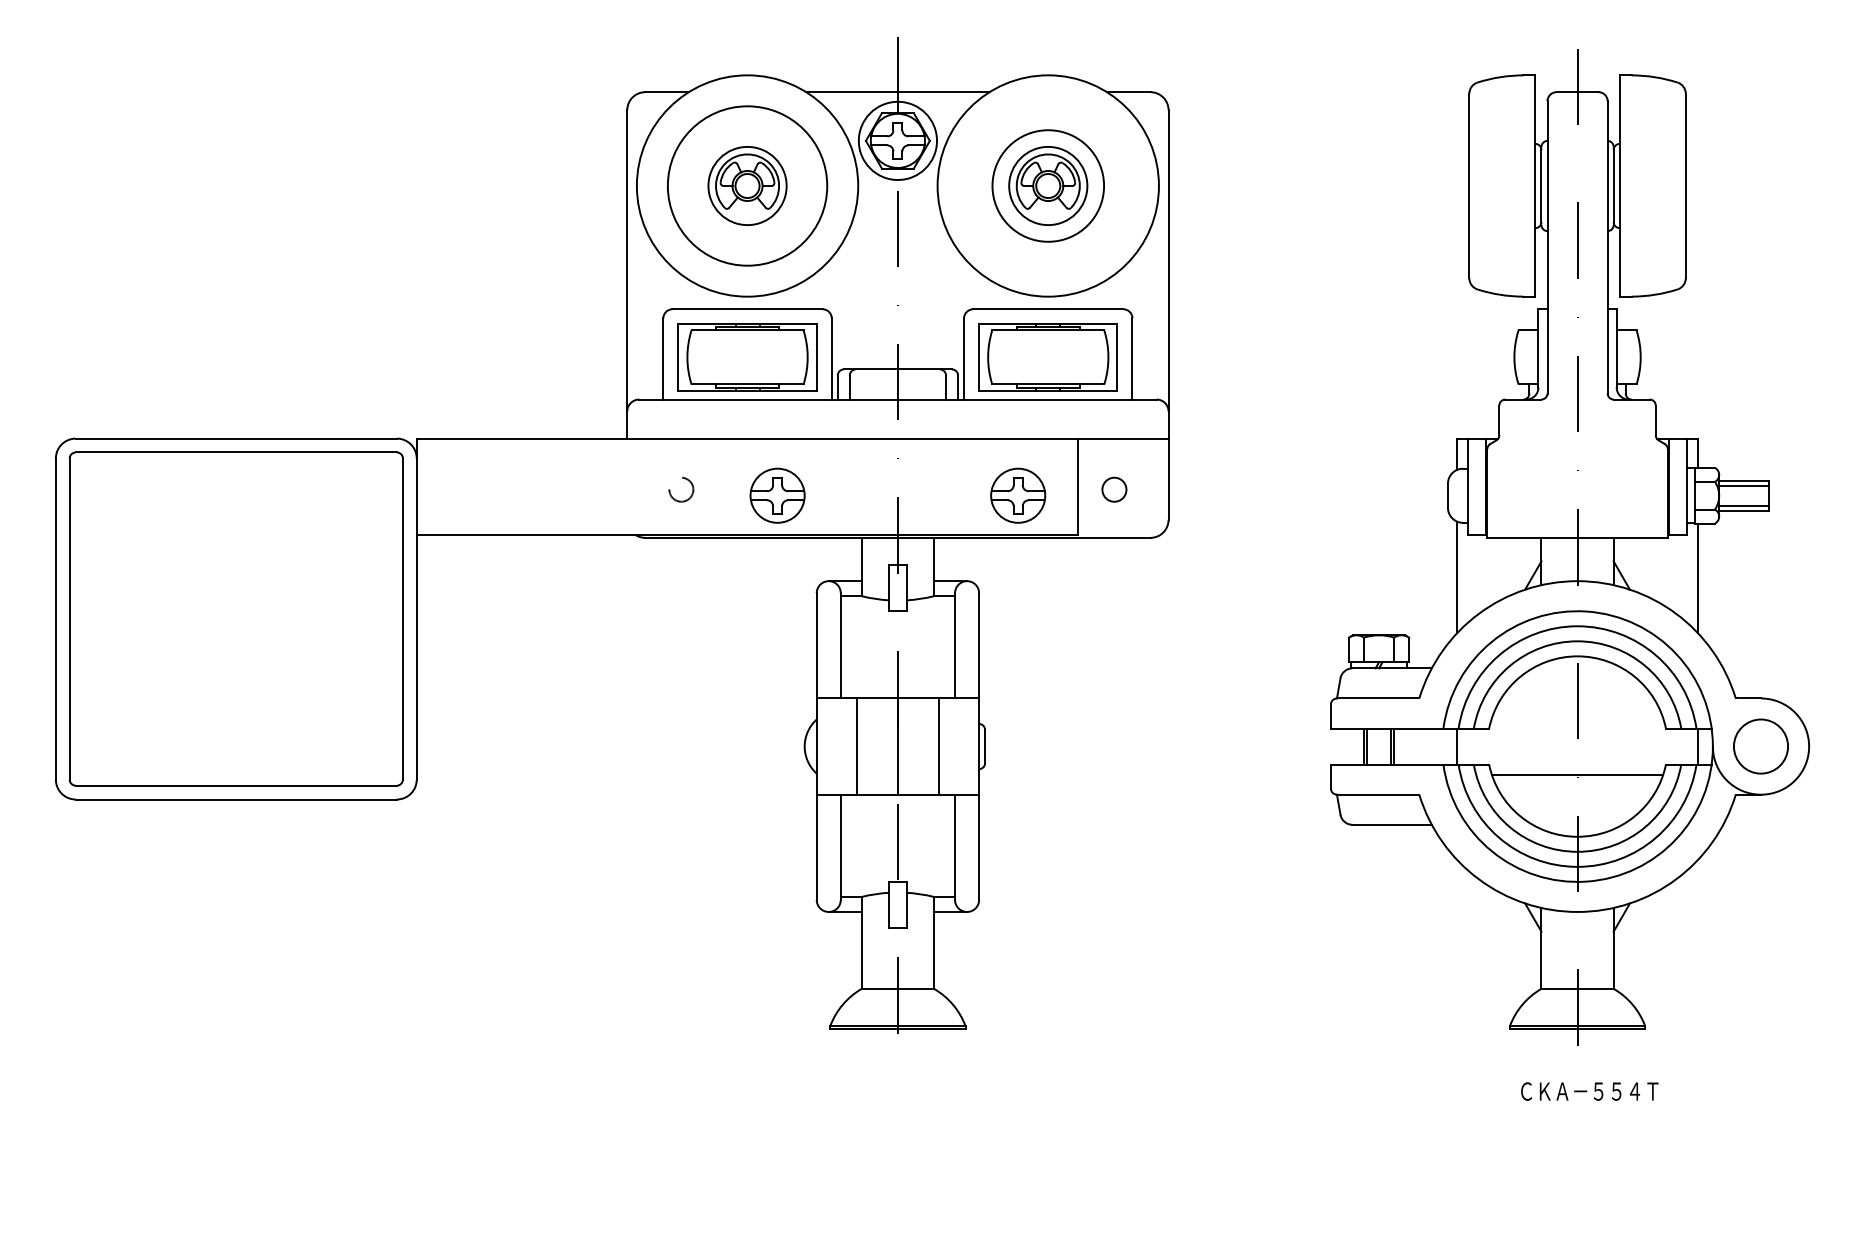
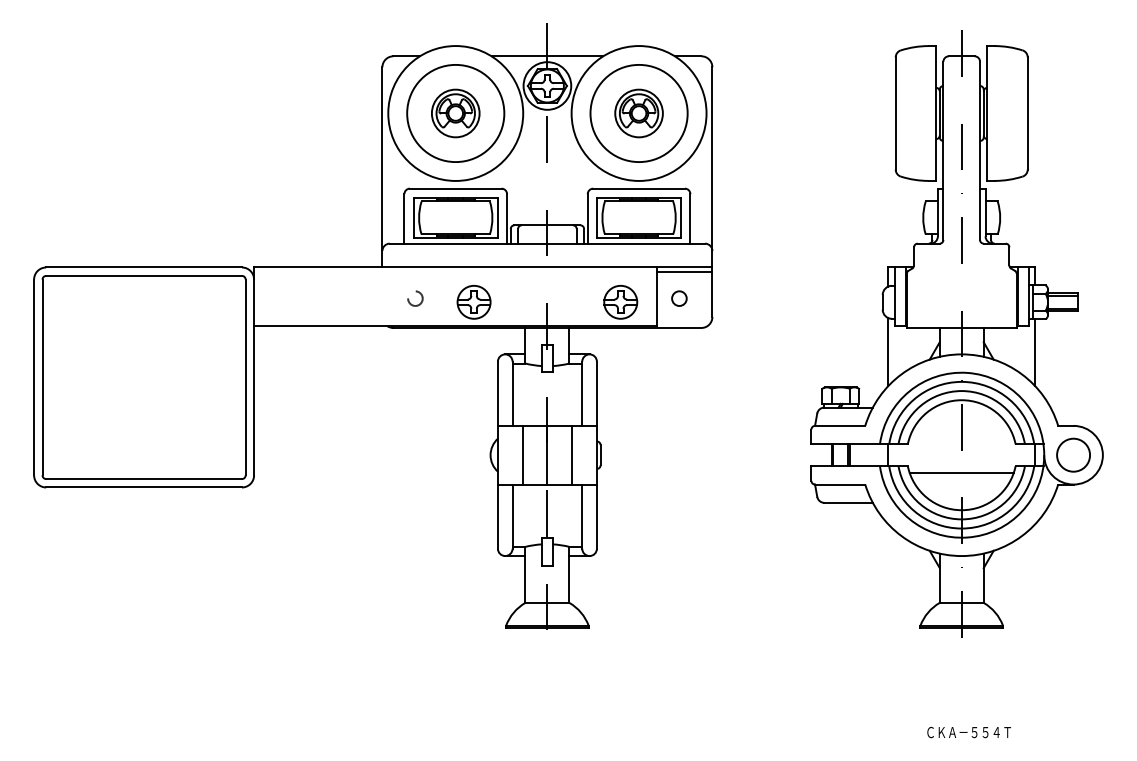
circle: (1047, 186) -> (638, 113), size x1.43
line: (1122, 445) -> (684, 271), added
text: (1588, 1091) -> (968, 732), moved

